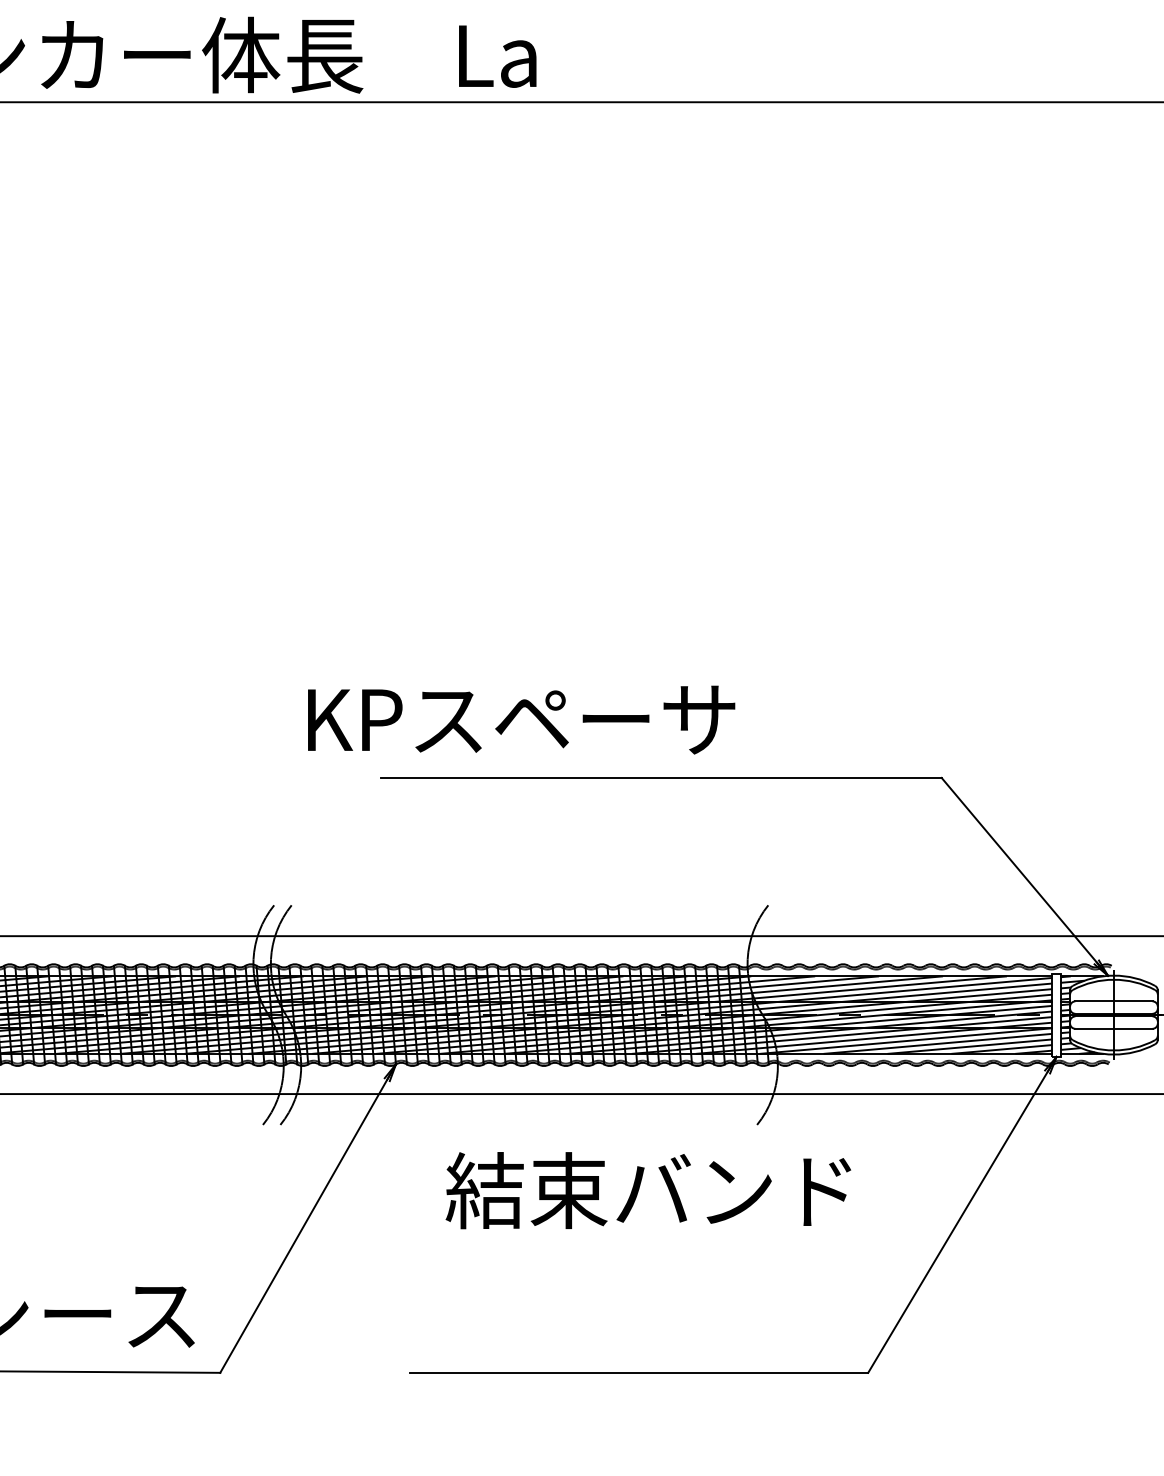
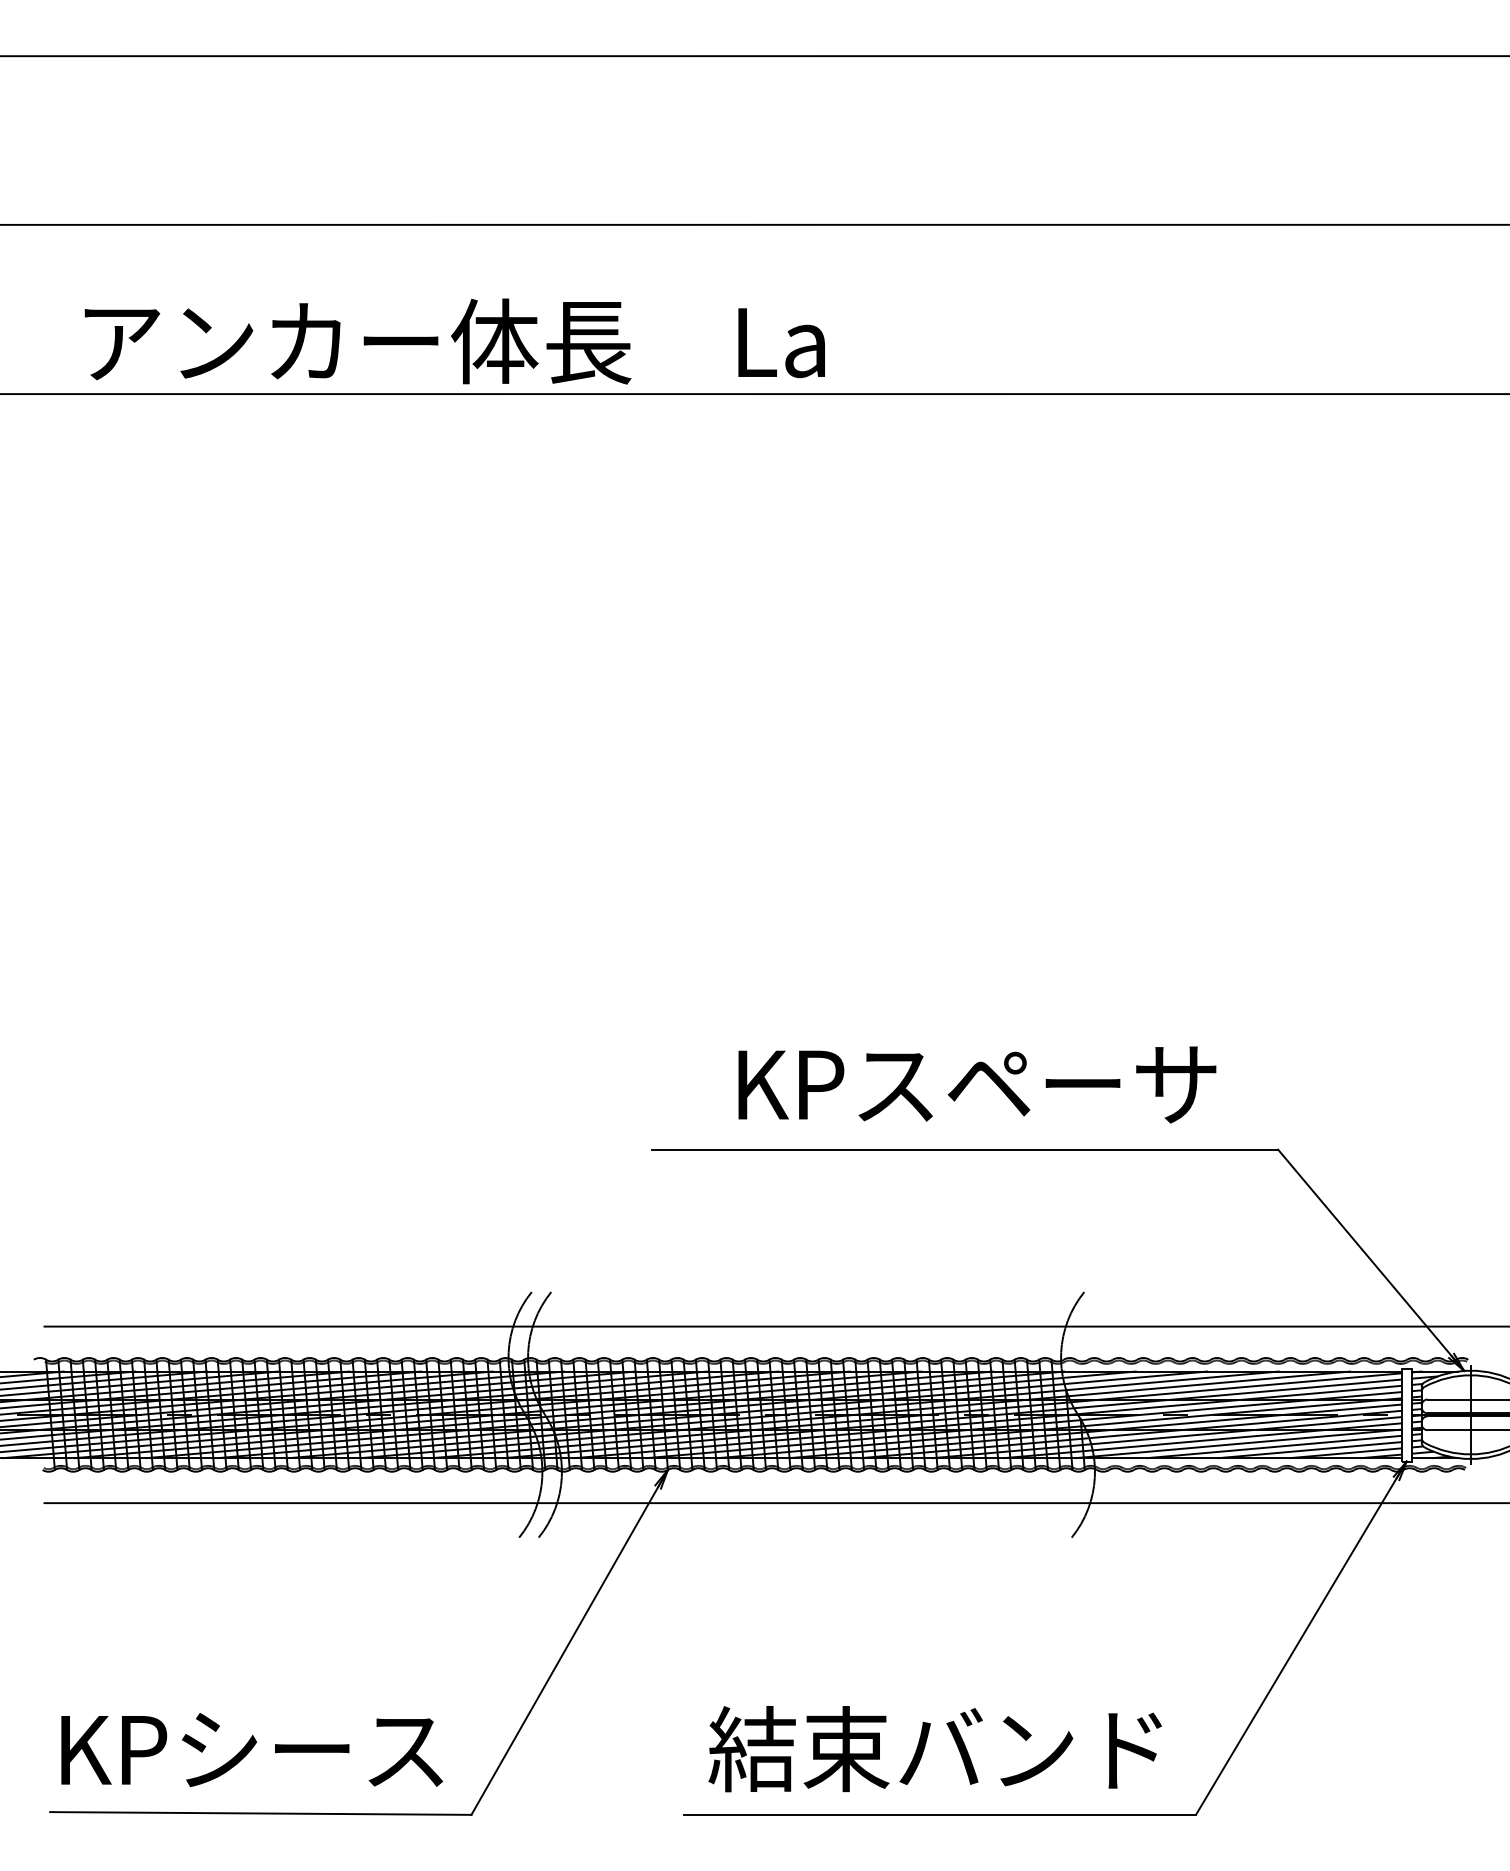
text: (521, 719) -> (977, 1084), moved
text: (647, 1190) -> (934, 1749), moved

